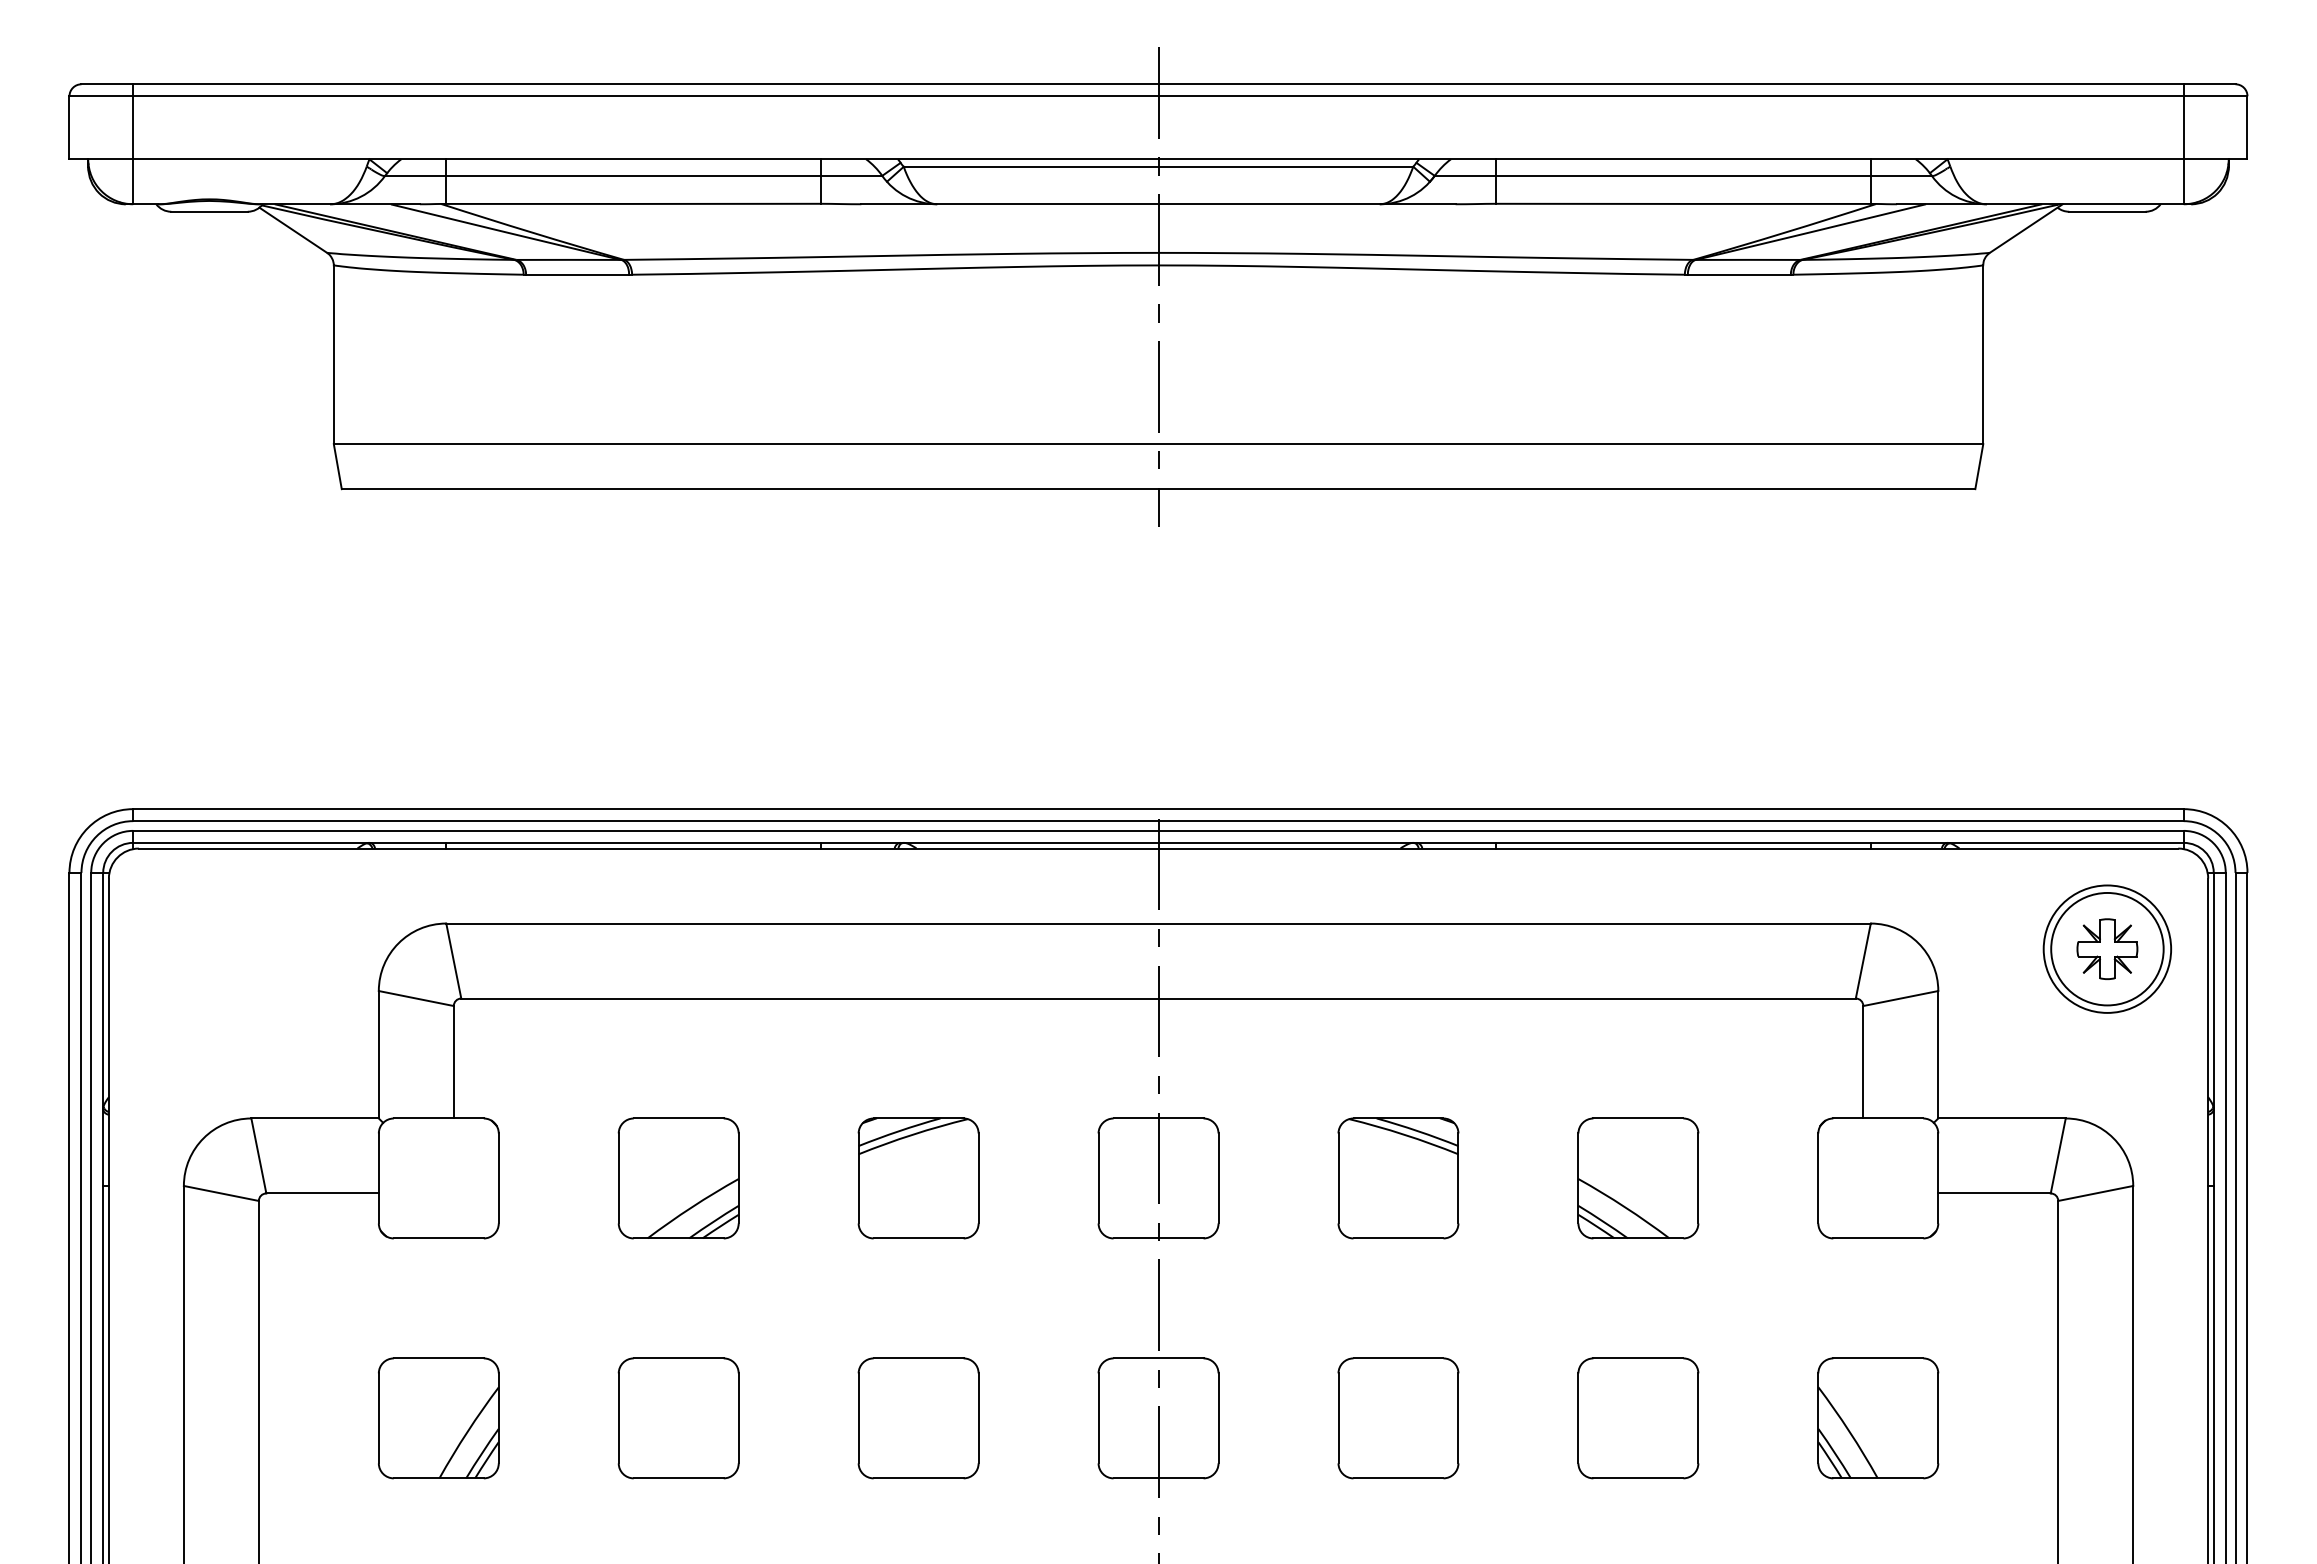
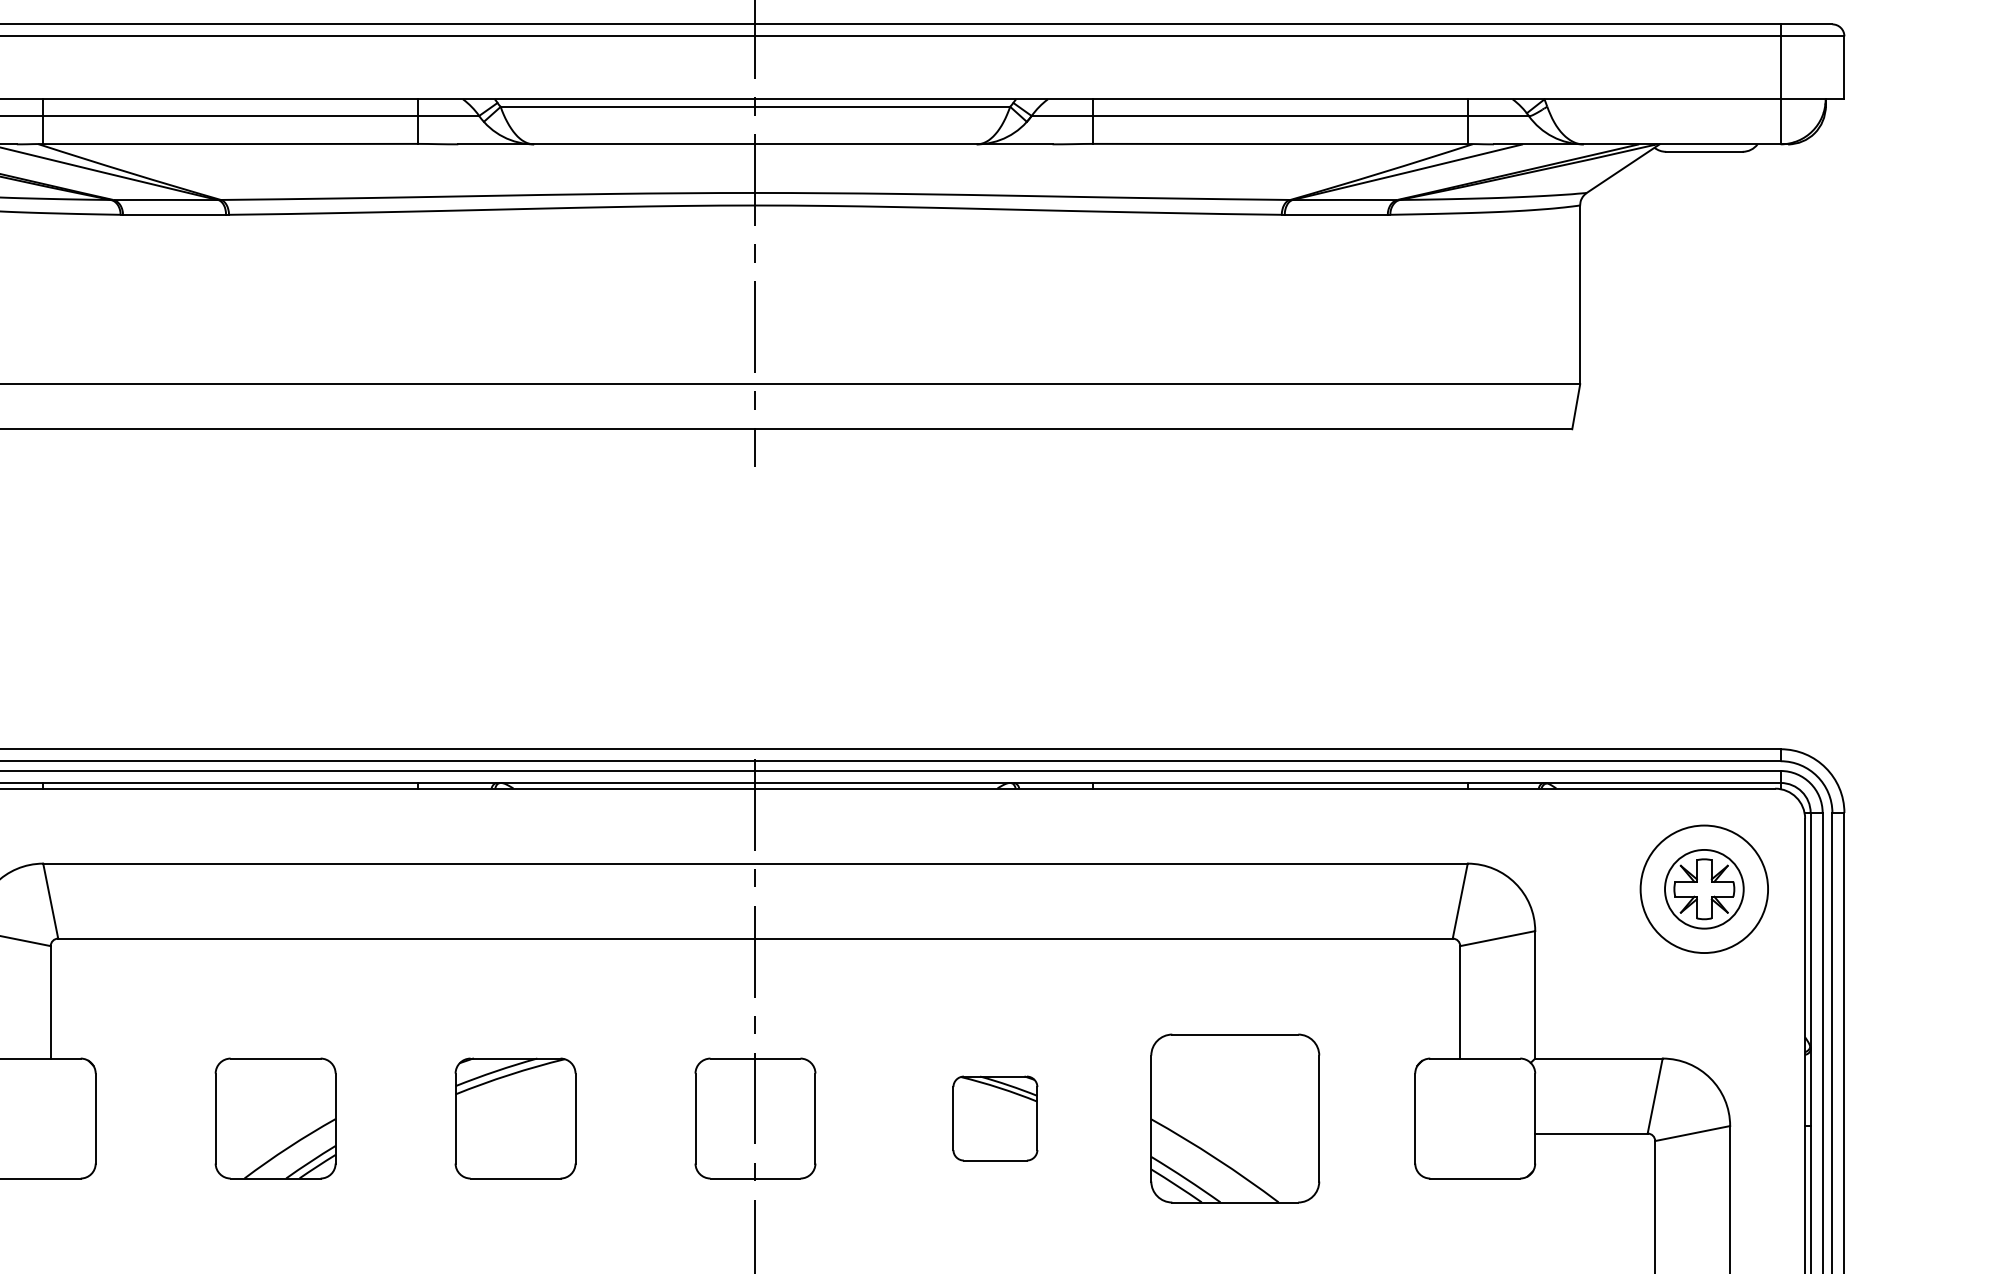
circle: (2107, 948) -> (1704, 888), size x0.7
part: (1398, 1178) -> (995, 1118), size x0.7
part: (1638, 1178) -> (1235, 1118), size x1.4

